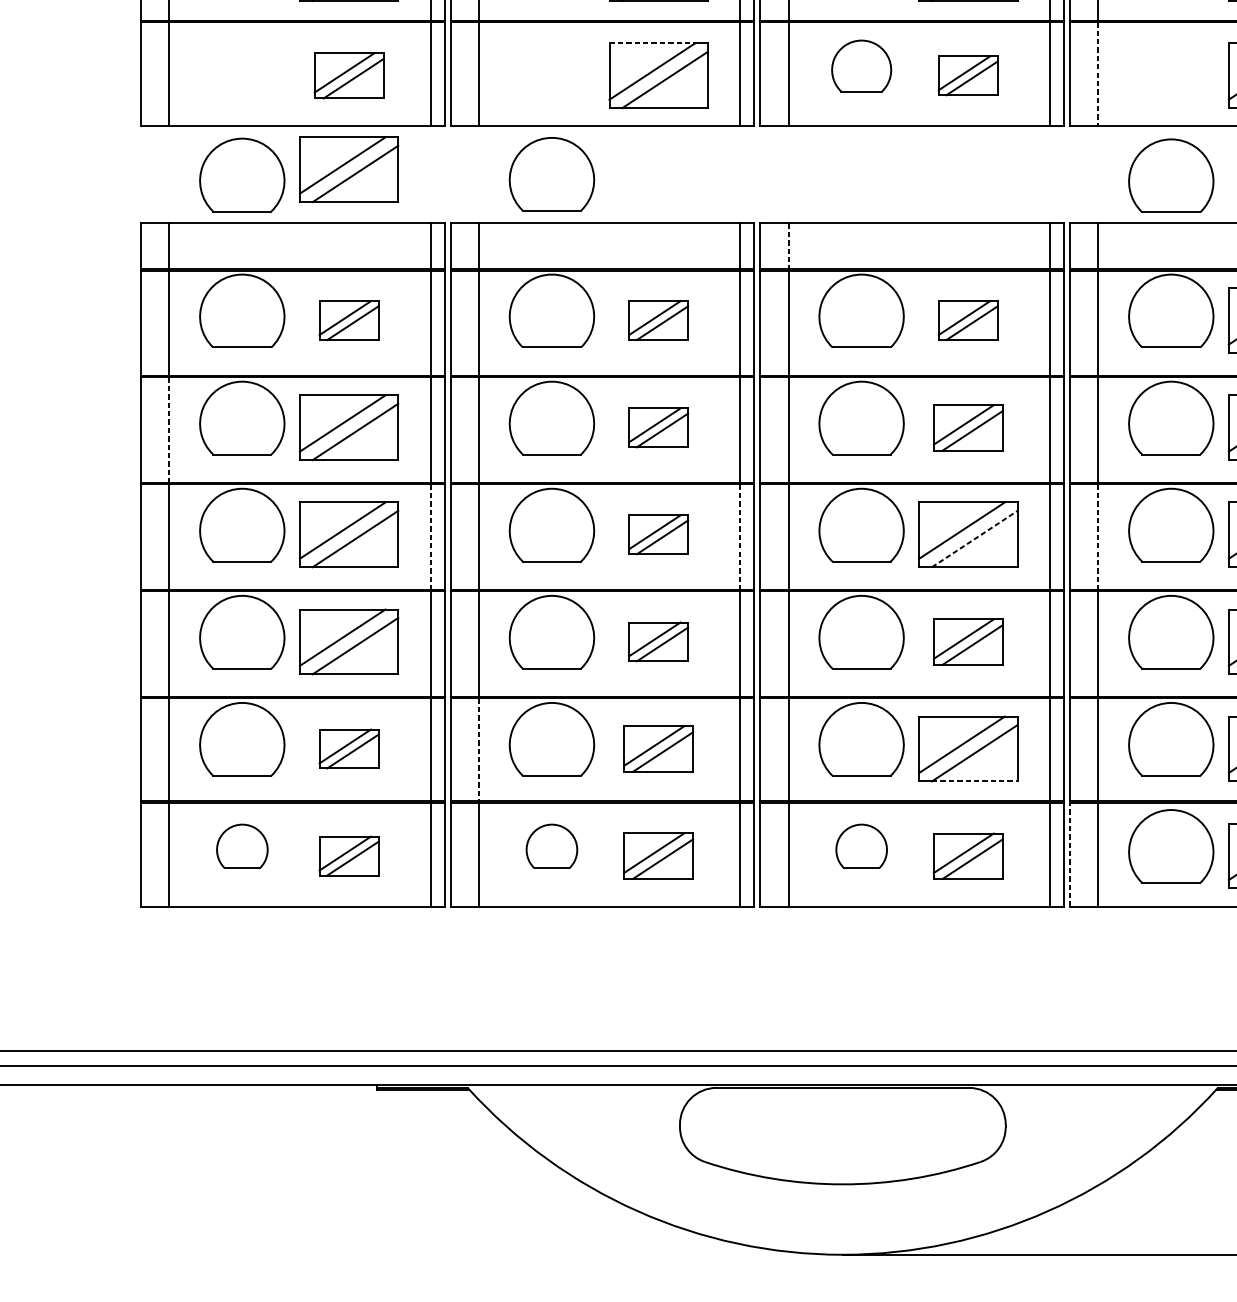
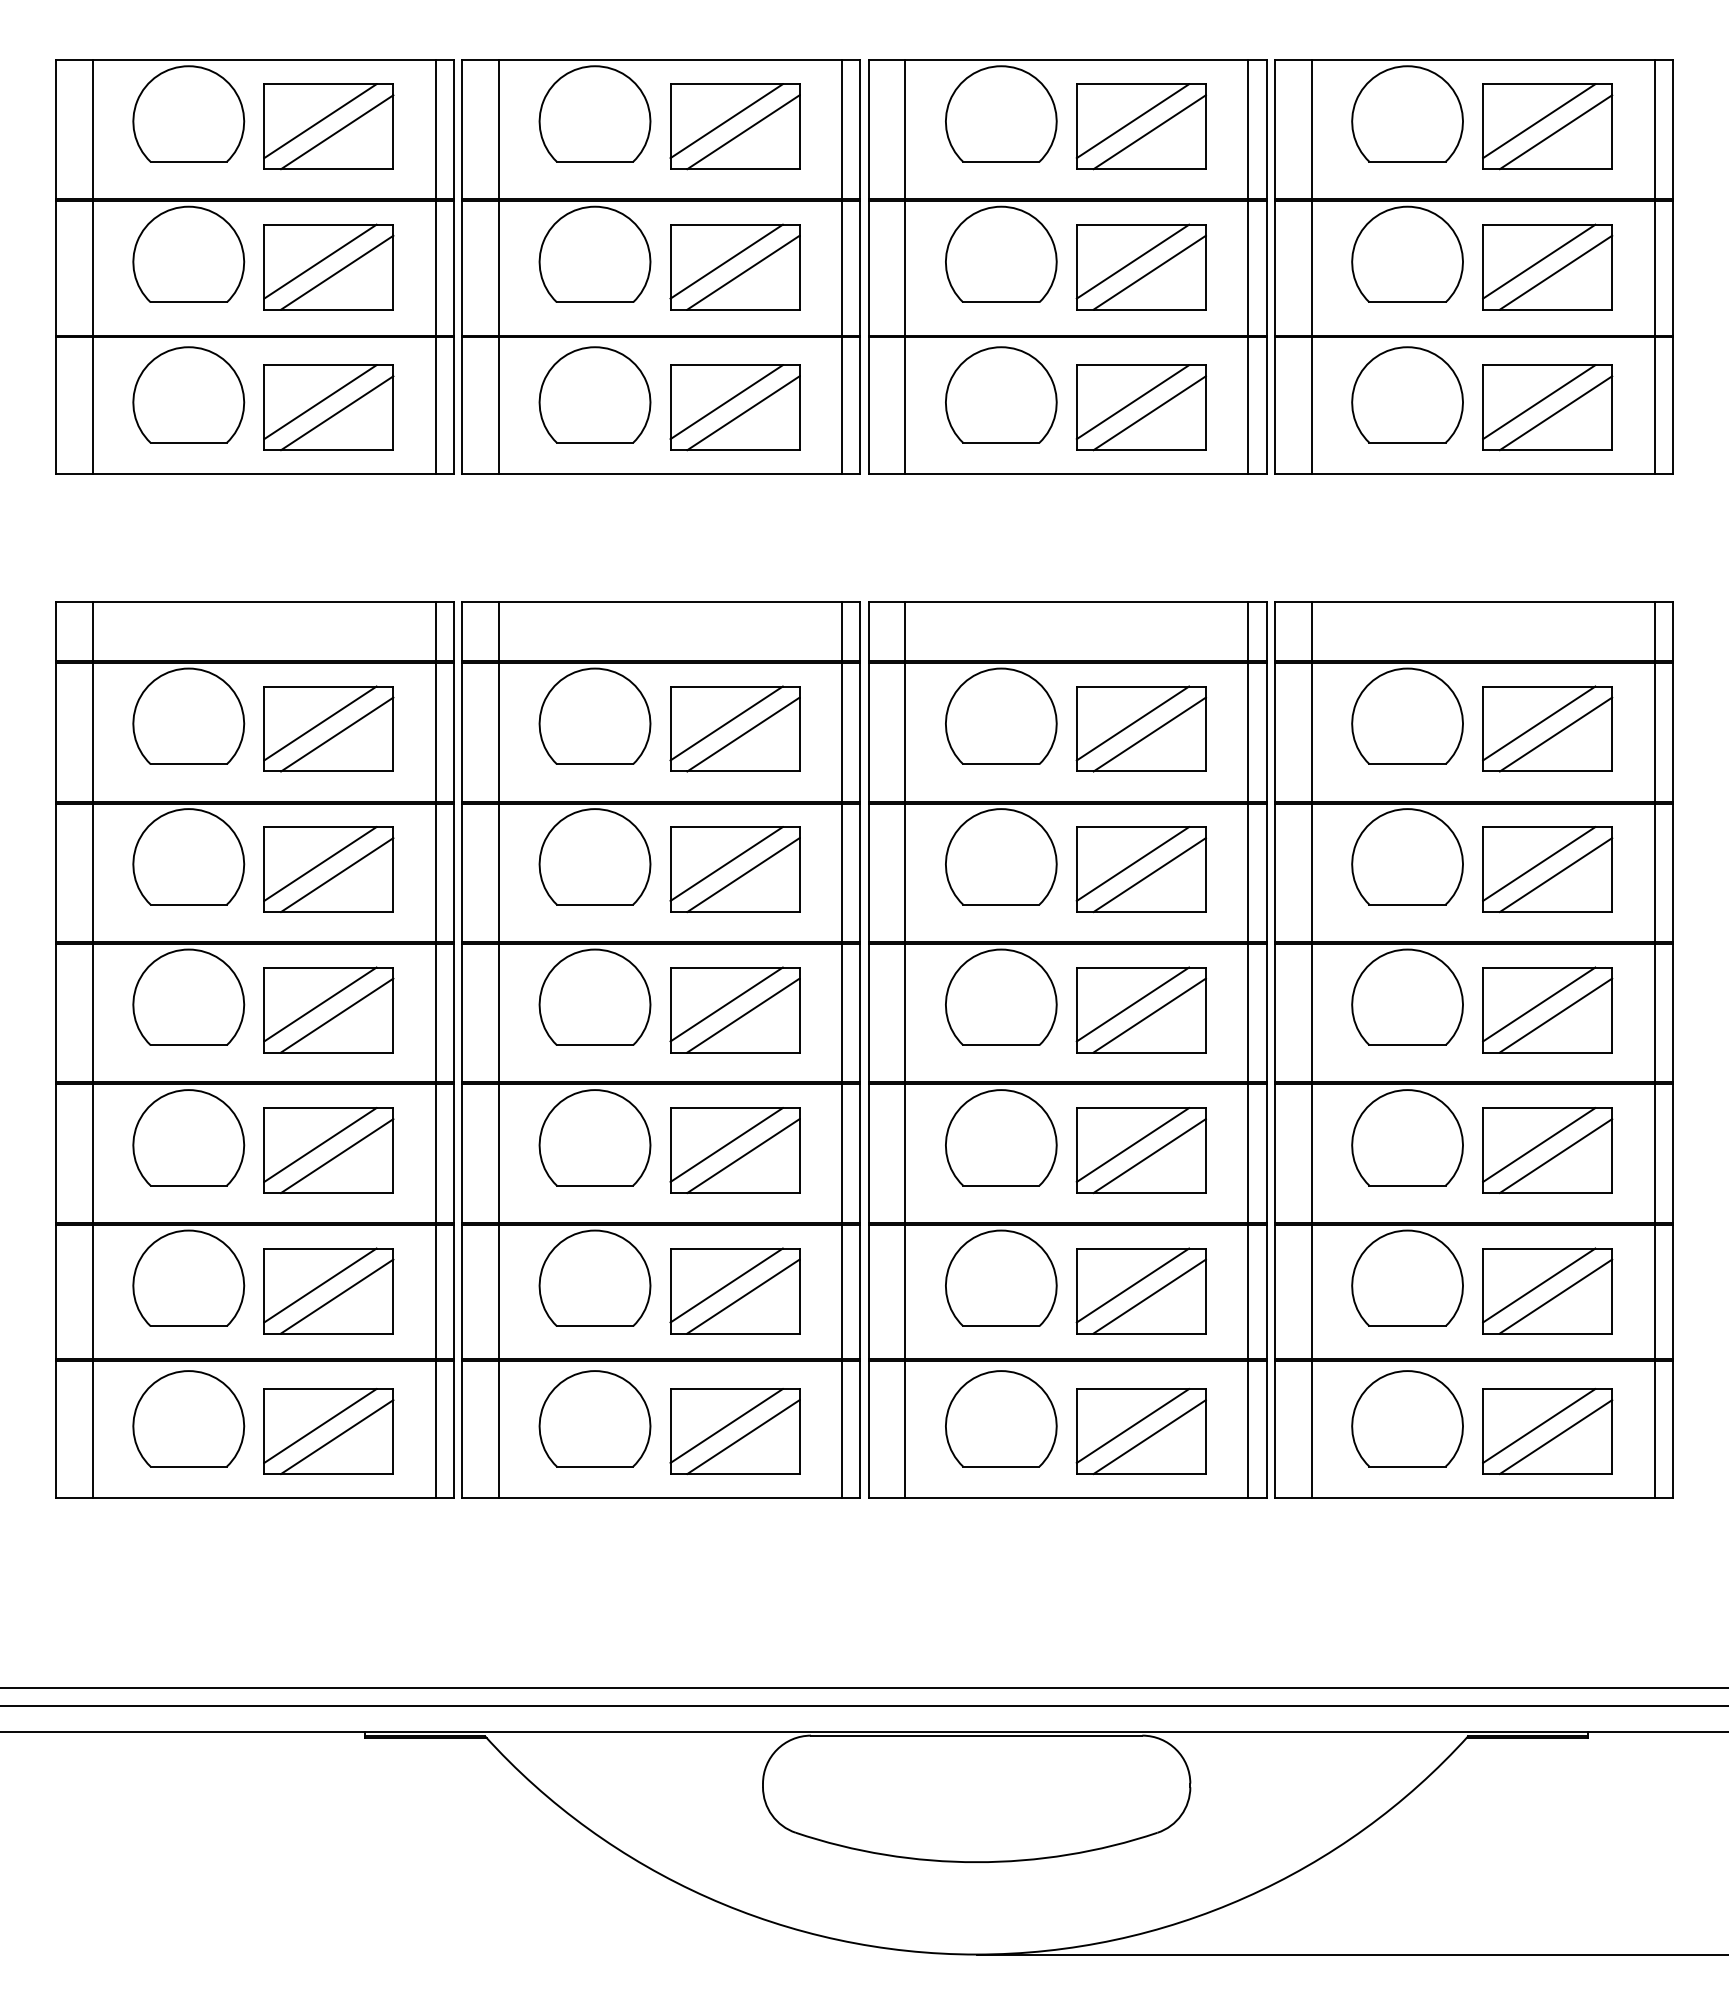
line: (652, 43) -> (727, 365), dashed -> solid
part: (861, 65) -> (1001, 394), size x1.43
line: (1098, 74) -> (1311, 406), dashed -> solid
part: (348, 75) -> (328, 407), size x1.43
part: (967, 75) -> (1140, 407), size x1.67
part: (348, 169) -> (328, 530), removed
part: (551, 173) -> (594, 394), moved
part: (242, 174) -> (188, 394), moved
part: (1171, 175) -> (1407, 394), moved
line: (788, 246) -> (905, 631), dashed -> solid
part: (348, 320) -> (328, 728), size x1.67
part: (658, 320) -> (734, 728), size x1.67
part: (967, 320) -> (1140, 728), size x1.67
part: (658, 427) -> (734, 869), size x1.67
part: (967, 427) -> (1140, 869), size x1.43
line: (168, 430) -> (92, 873), dashed -> solid
part: (658, 534) -> (734, 1009), size x1.67
line: (430, 537) -> (435, 1013), dashed -> solid
line: (740, 537) -> (842, 1013), dashed -> solid
line: (1098, 537) -> (1311, 1013), dashed -> solid
line: (975, 539) -> (1150, 1015), dashed -> solid
part: (658, 641) -> (734, 1150), size x1.67
part: (967, 641) -> (1140, 1150), size x1.43
part: (348, 748) -> (328, 1290), size x1.67
part: (658, 748) -> (734, 1290), size x1.43
line: (479, 750) -> (499, 1292), dashed -> solid
line: (975, 781) -> (1150, 1333), dashed -> solid
part: (242, 846) -> (188, 1418), size x1.67
part: (551, 846) -> (594, 1418), size x1.67
part: (861, 846) -> (1001, 1418), size x1.67
line: (1069, 854) -> (1274, 1429), dashed -> solid
part: (348, 856) -> (328, 1431), size x1.67
part: (658, 856) -> (734, 1431), size x1.43
part: (967, 856) -> (1140, 1431), size x1.43

